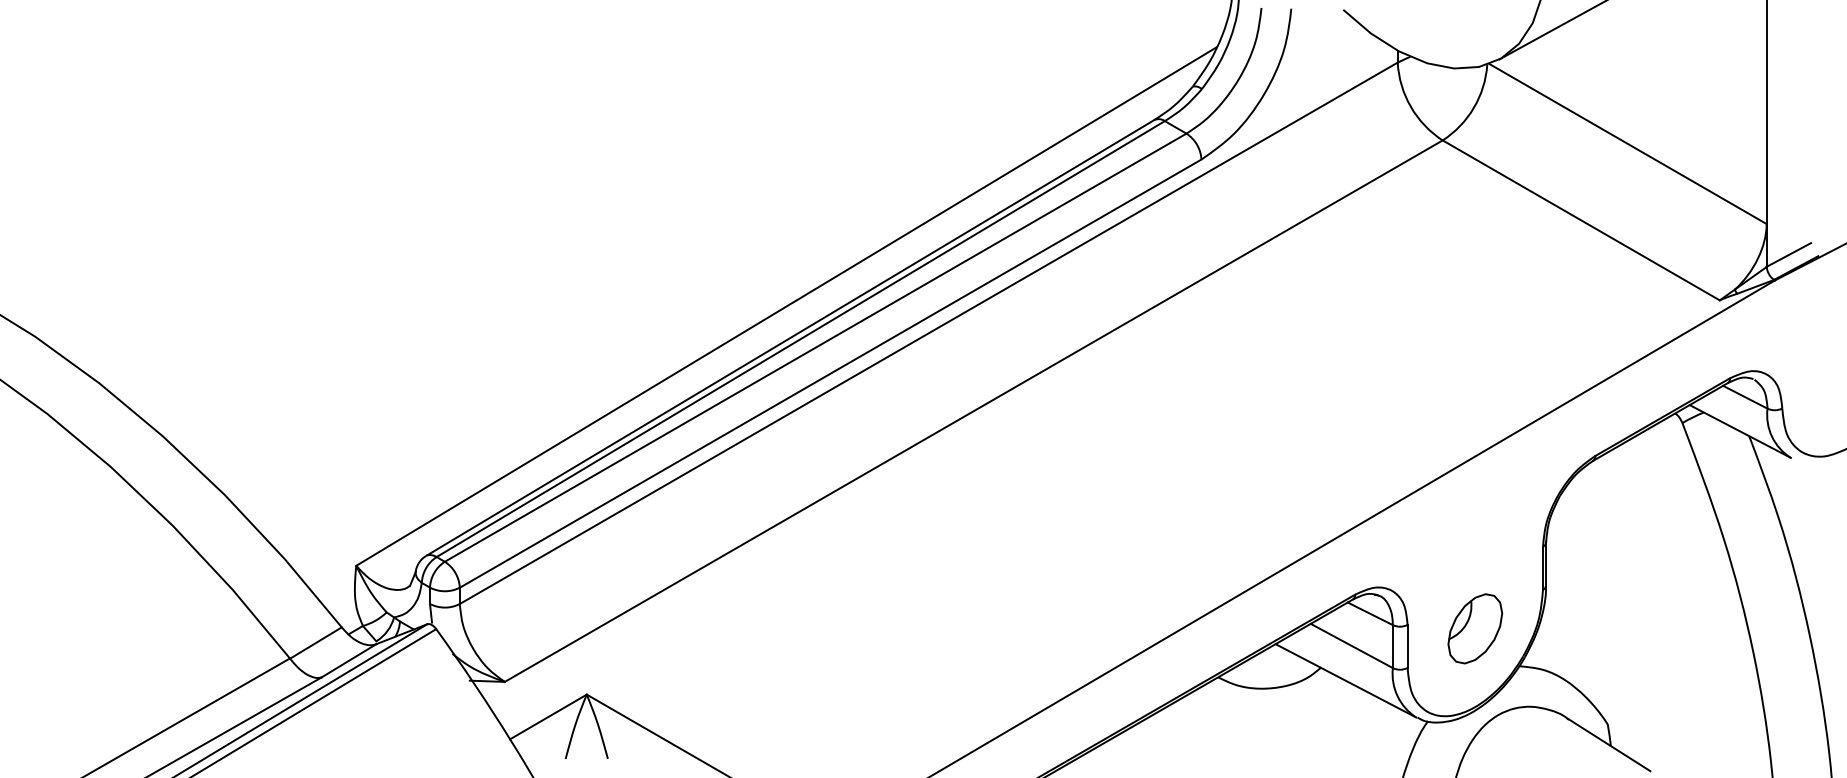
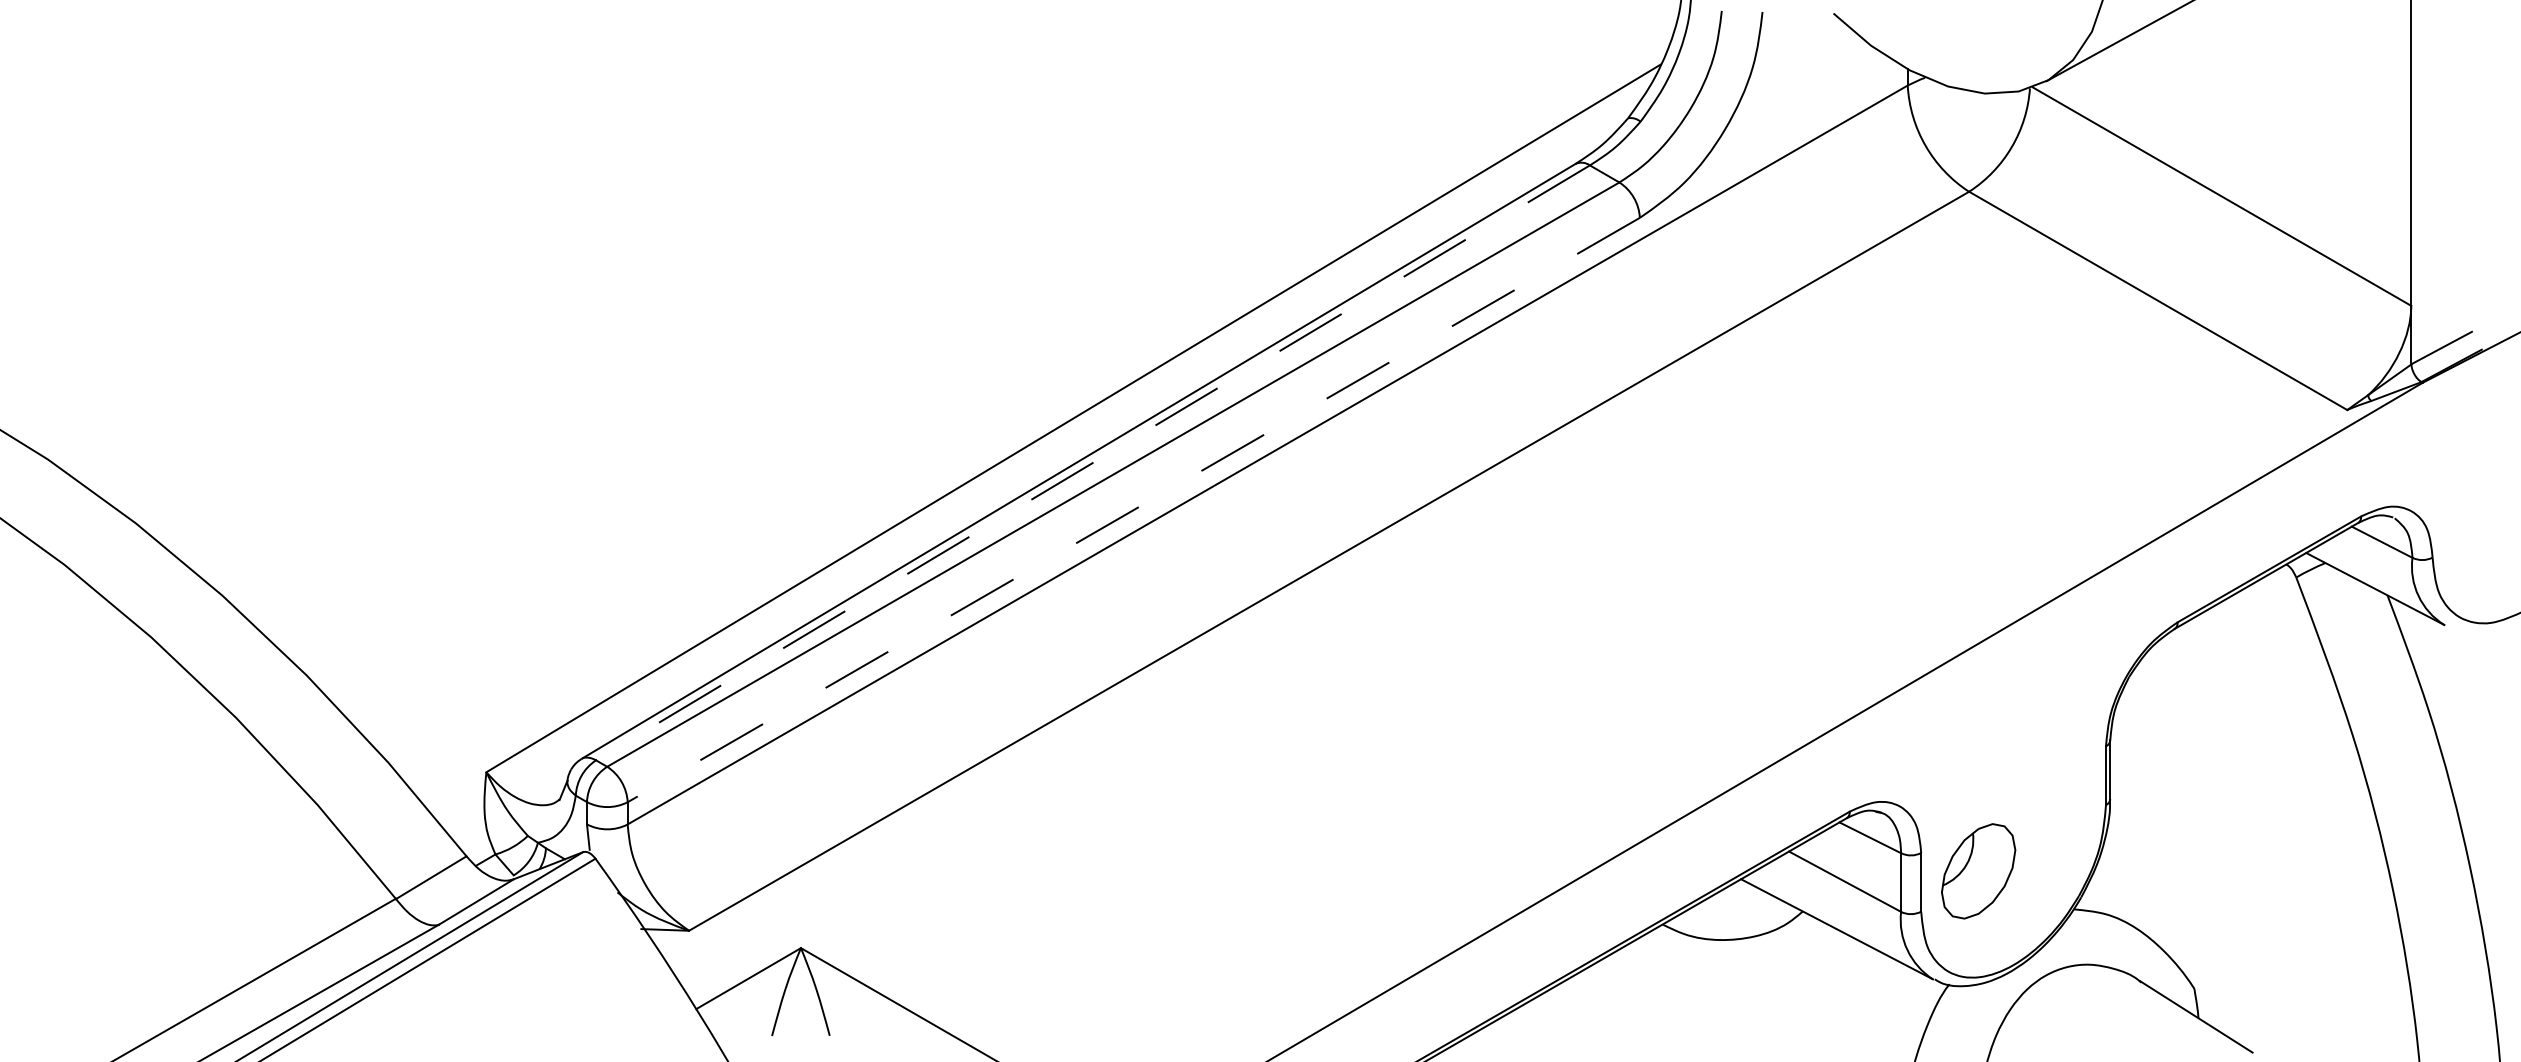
line: (800, 339) -> (1092, 463), solid -> dashed
line: (830, 373) -> (1133, 510), solid -> dashed
part: (1475, 628) -> (1978, 871), moved

